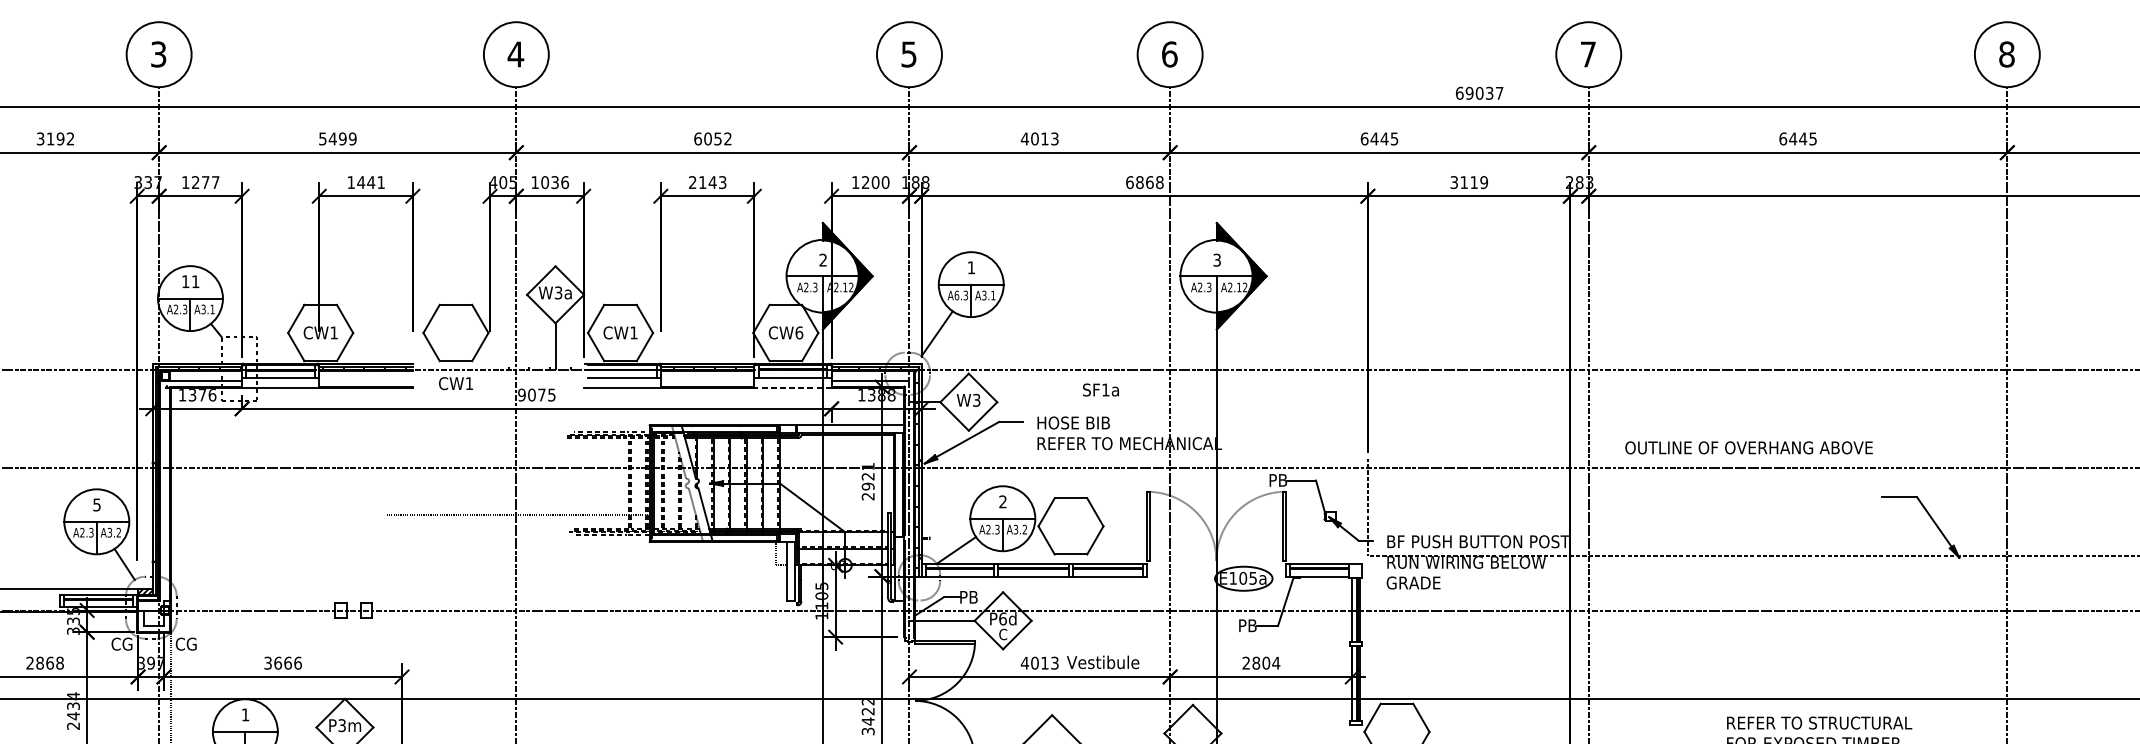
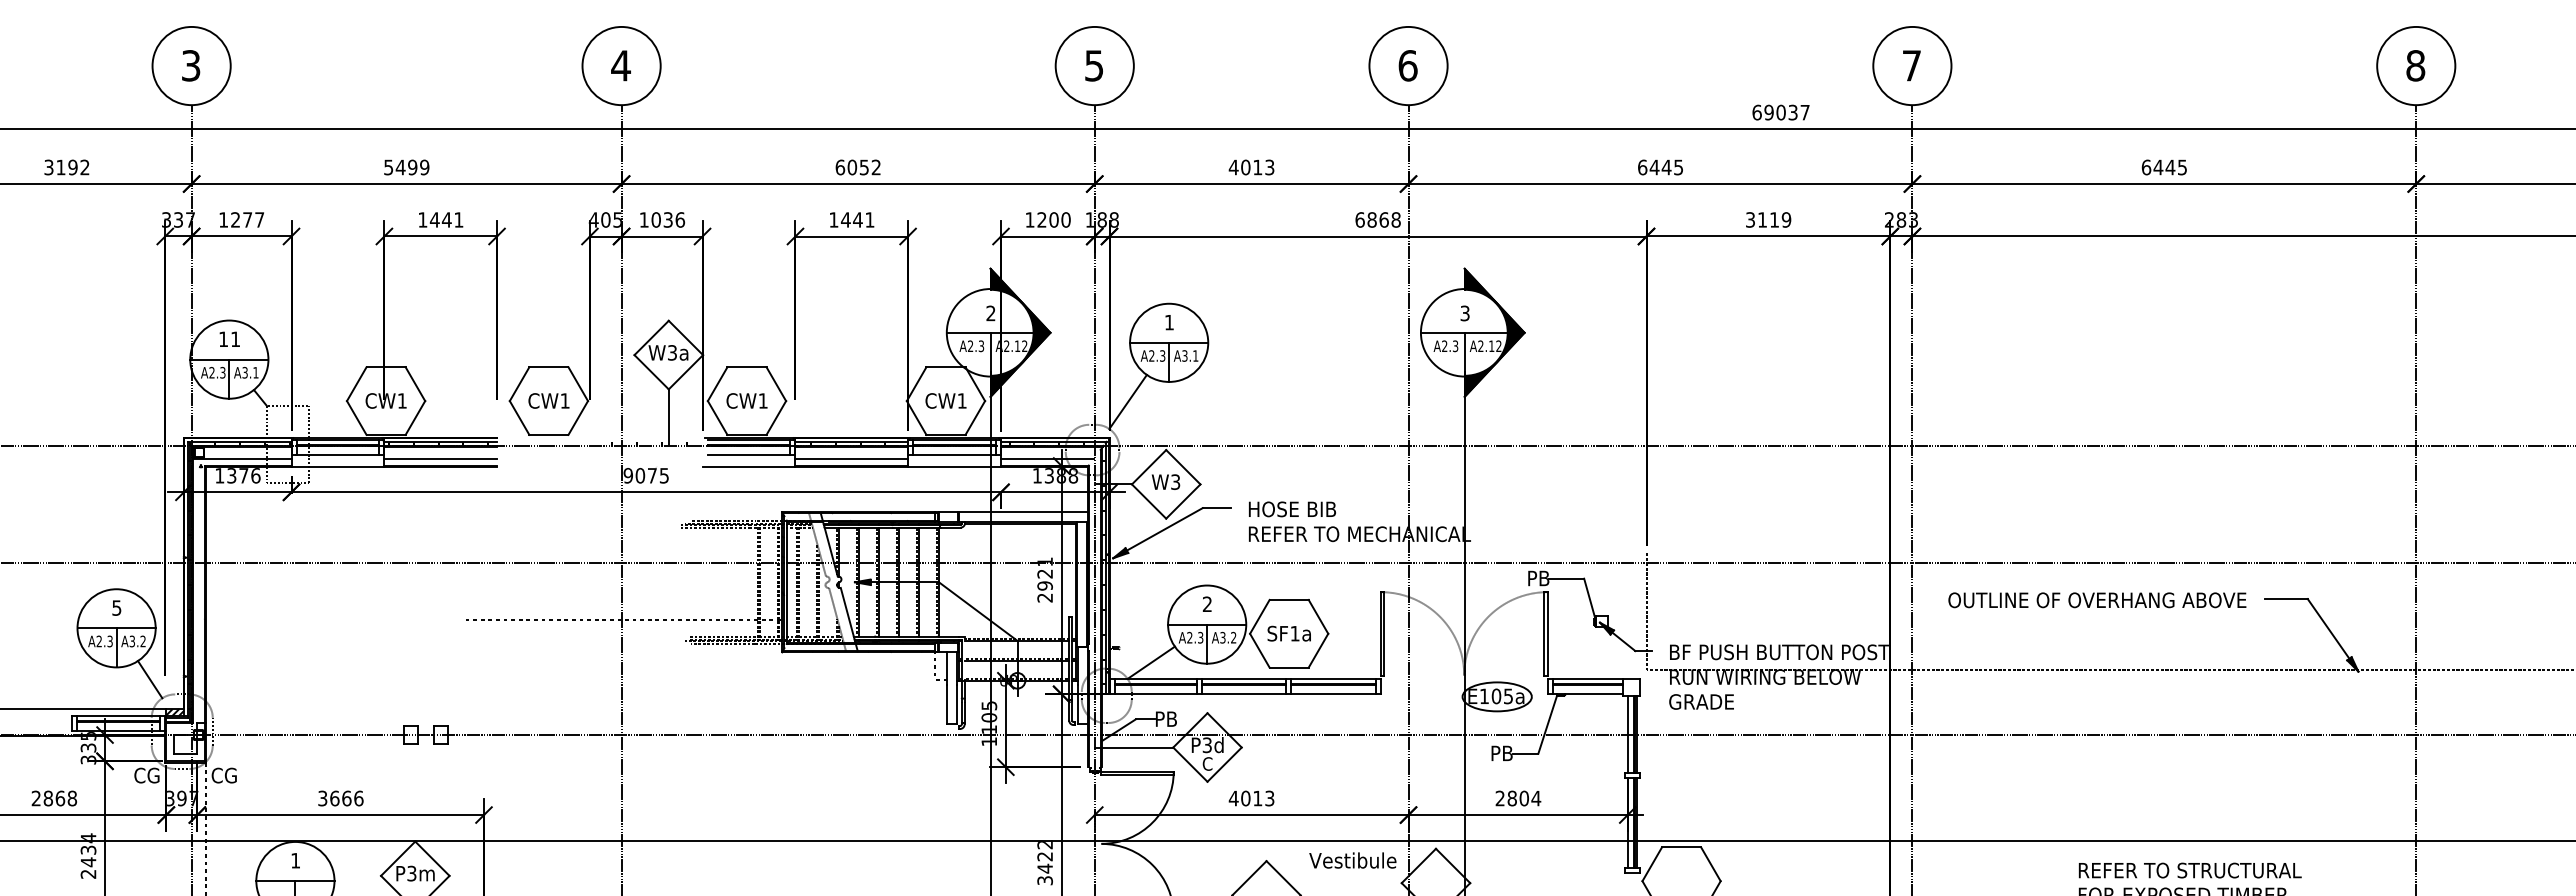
text: (707, 182) -> (851, 219), 2143 -> 1441
text: (956, 295) -> (1151, 355), A6.3 -> A2.3
text: (798, 332) -> (961, 400), CW6 -> CW1
line: (365, 380) -> (440, 458), added
line: (707, 380) -> (851, 458), added
text: (455, 383) -> (548, 400), moved
line: (792, 388) -> (954, 467), dashed -> solid
text: (1100, 389) -> (1288, 633), moved
text: (1749, 448) -> (2097, 600), moved
text: (1003, 619) -> (1207, 745), P6d -> P3d
text: (1102, 662) -> (1352, 860), moved

